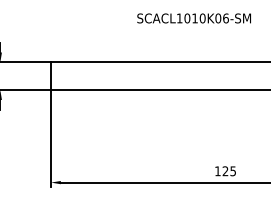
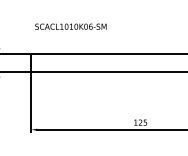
text: (193, 18) -> (70, 26), moved

